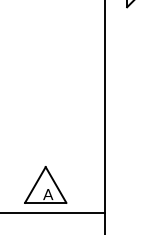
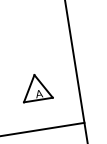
part: (45, 184) -> (36, 87), moved

